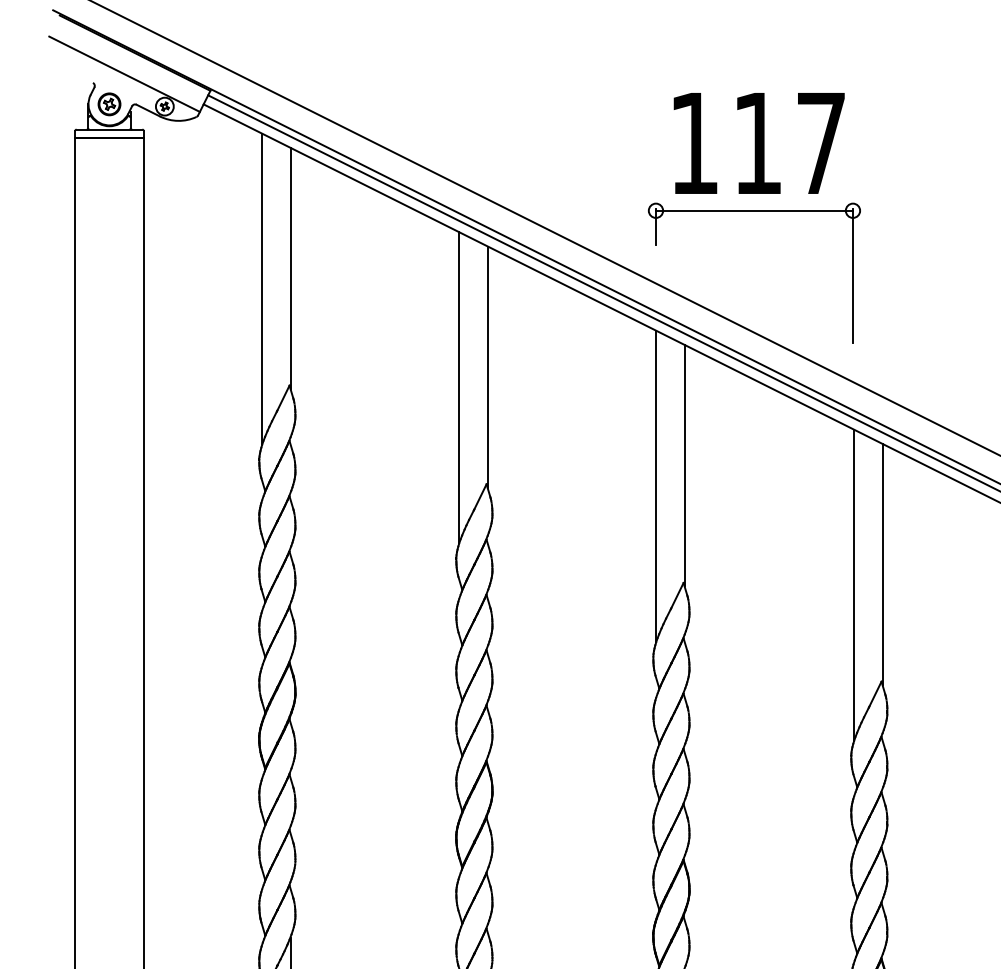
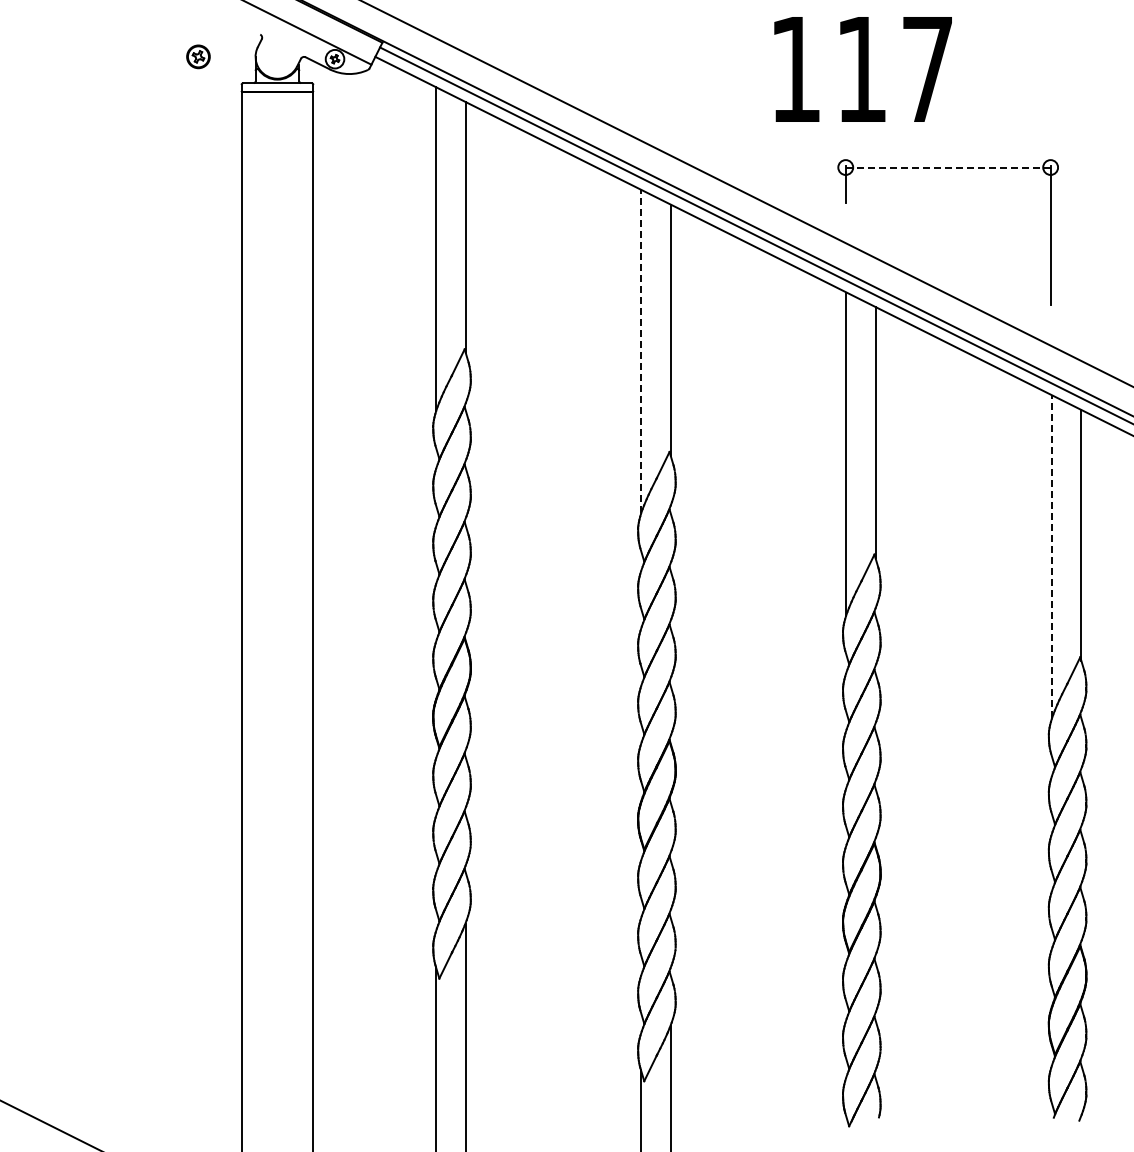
part: (109, 104) -> (198, 56), moved
text: (758, 143) -> (862, 69), moved
line: (753, 210) -> (947, 167), solid -> dashed
line: (458, 387) -> (640, 351), solid -> dashed
line: (853, 584) -> (1051, 556), solid -> dashed

